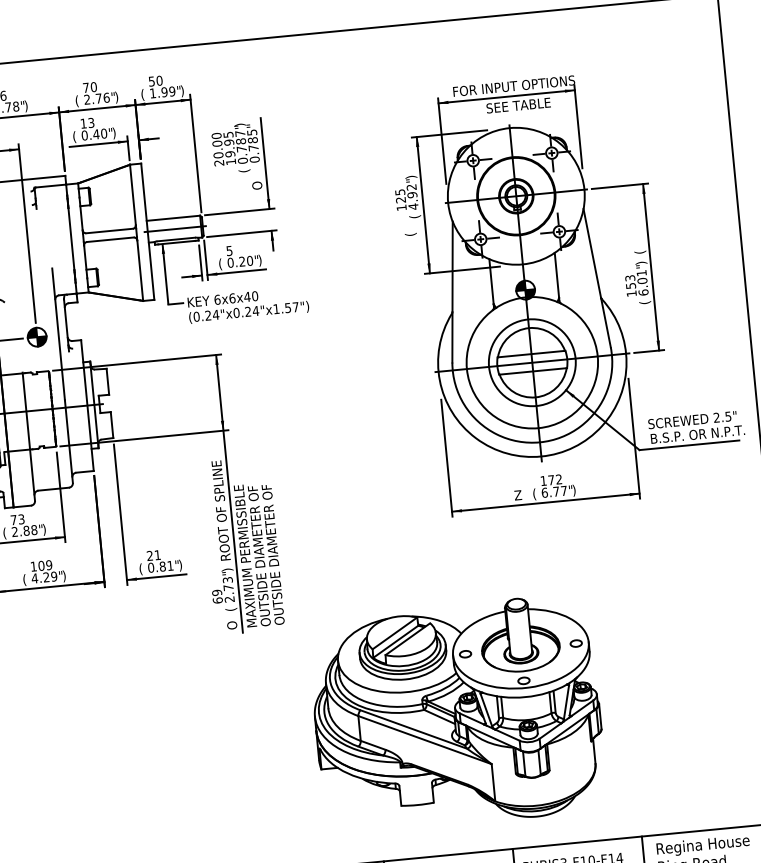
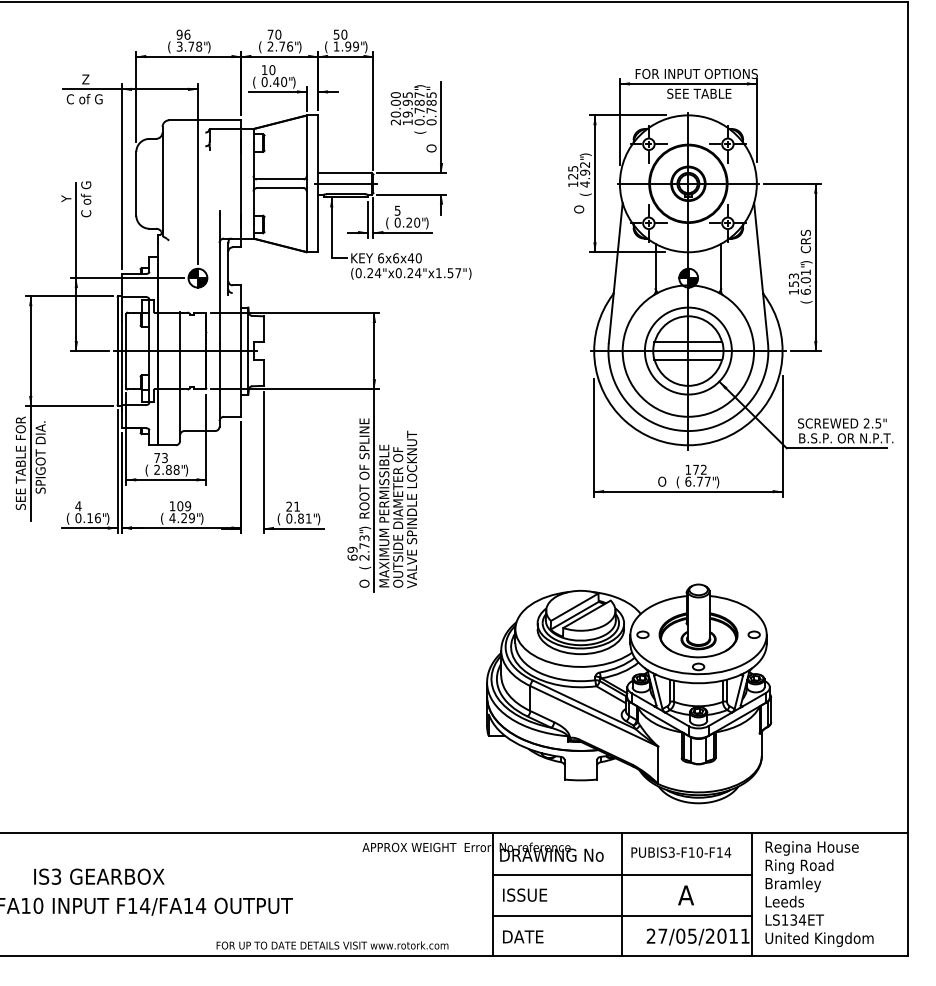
text: (91, 123) -> (272, 70), 13 -> 10
text: (410, 232) -> (579, 209), ( -> O
text: (639, 242) -> (806, 241), ( -> CRS
text: (519, 495) -> (662, 481), Z -> O
text: (272, 546) -> (412, 509), OUTSIDE DIAMETER OF -> VALVE SPINDLE LOCKNUT
part: (457, 713) -> (629, 693), moved

